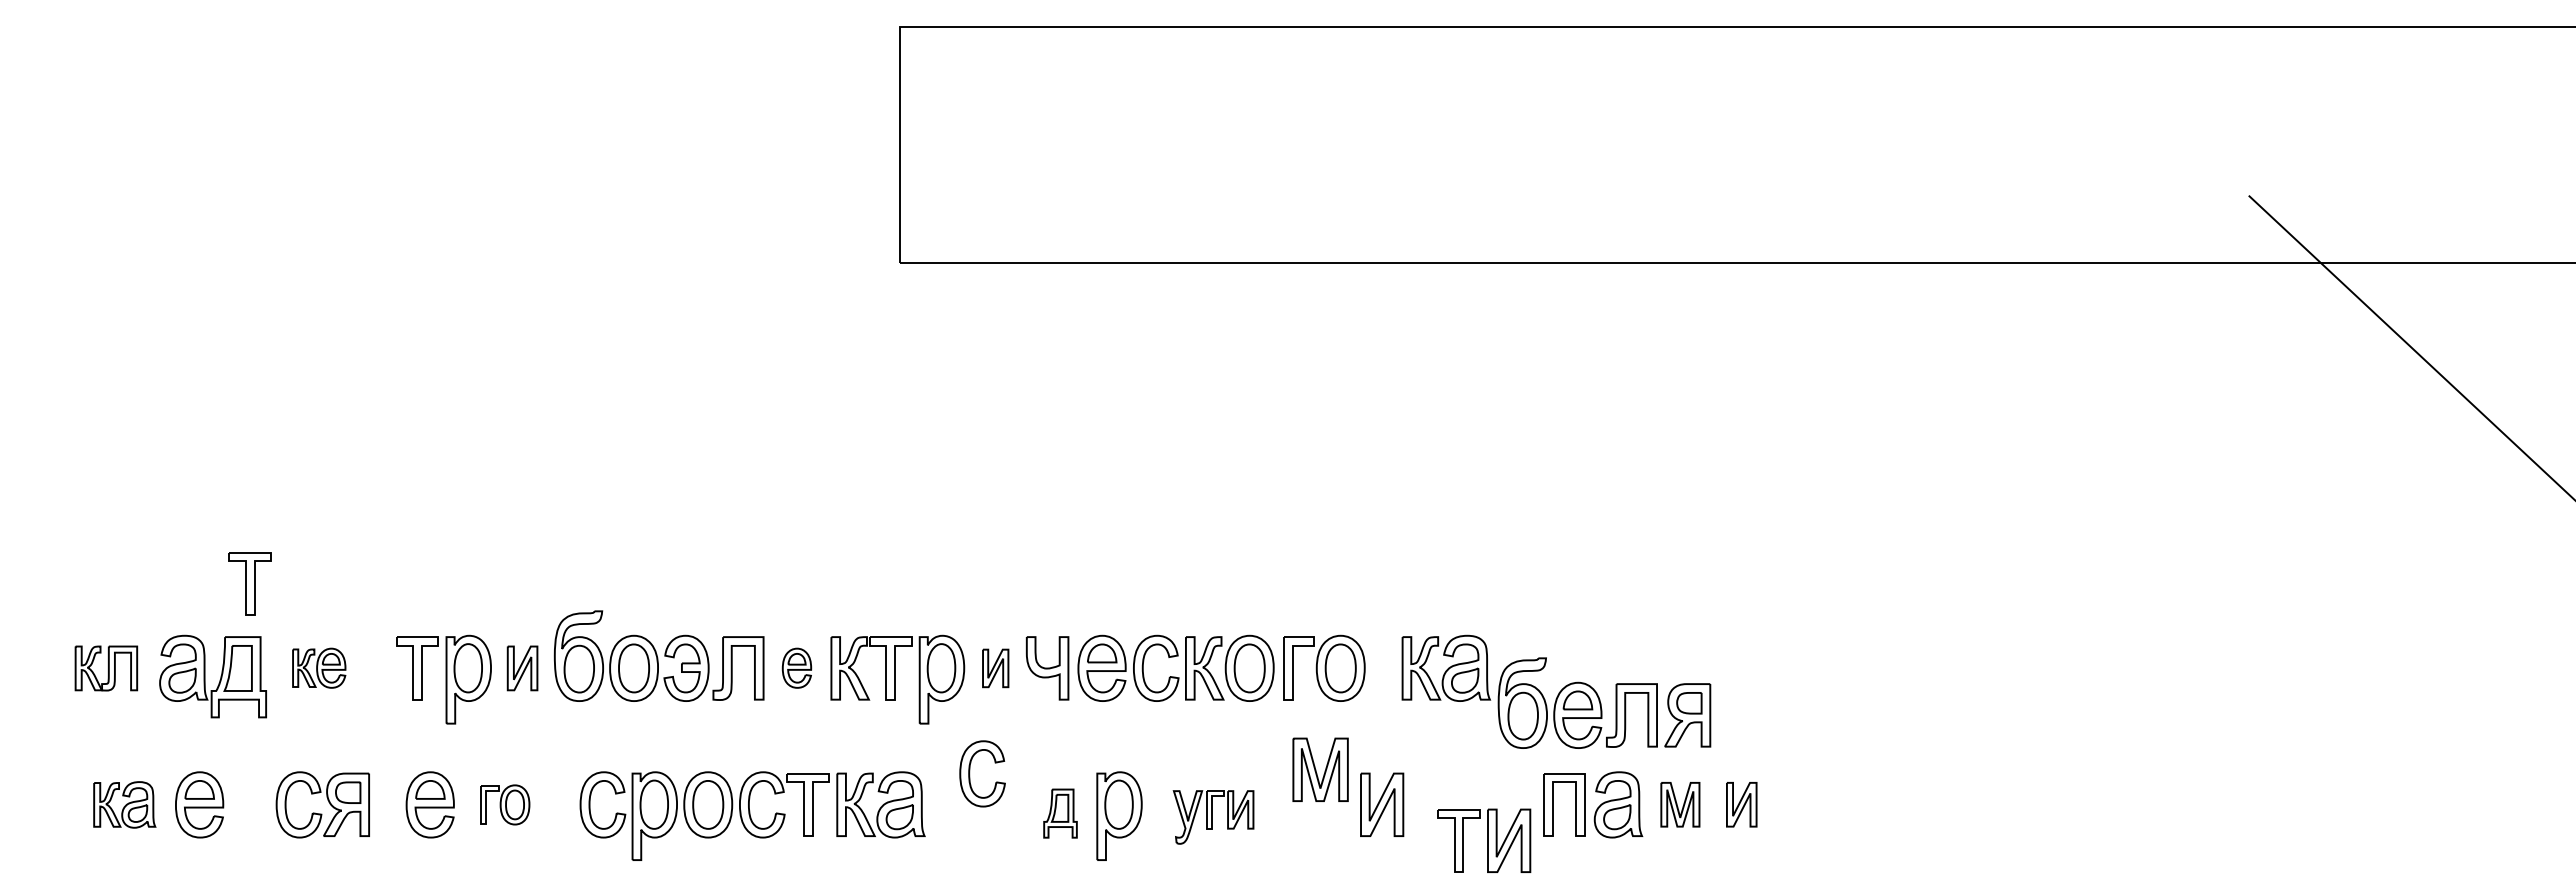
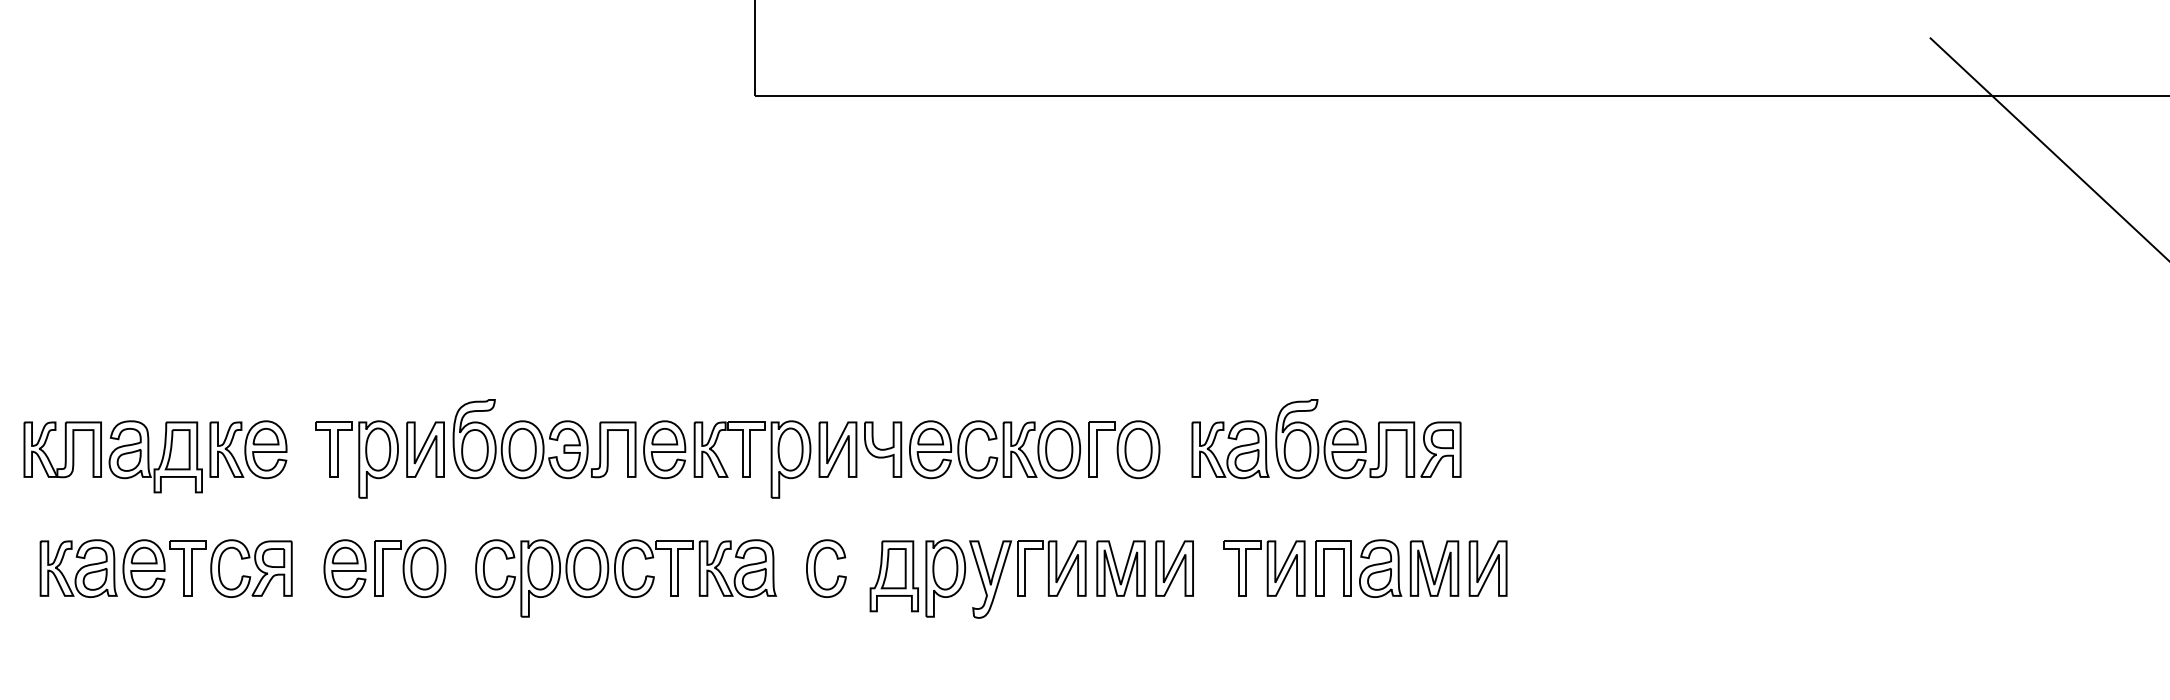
part: (249, 583) -> (187, 568), moved
part: (318, 667) -> (247, 448), size x1.67
part: (796, 667) -> (664, 448), size x1.67
part: (106, 668) -> (62, 449), size x1.43
part: (522, 668) -> (425, 449), size x1.43
part: (995, 668) -> (837, 449), size x1.67
part: (1604, 702) -> (1368, 438), moved
part: (1320, 769) -> (1120, 568), moved
part: (970, 773) -> (815, 568), moved
part: (124, 804) -> (78, 568), size x1.43
part: (505, 804) -> (410, 568), size x1.67
part: (1680, 804) -> (1434, 568), size x1.43
part: (1741, 804) -> (1487, 568), size x1.43
part: (1060, 813) -> (894, 576), size x1.67
part: (1213, 817) -> (1027, 579), size x1.67
part: (1484, 840) -> (1264, 568), moved

